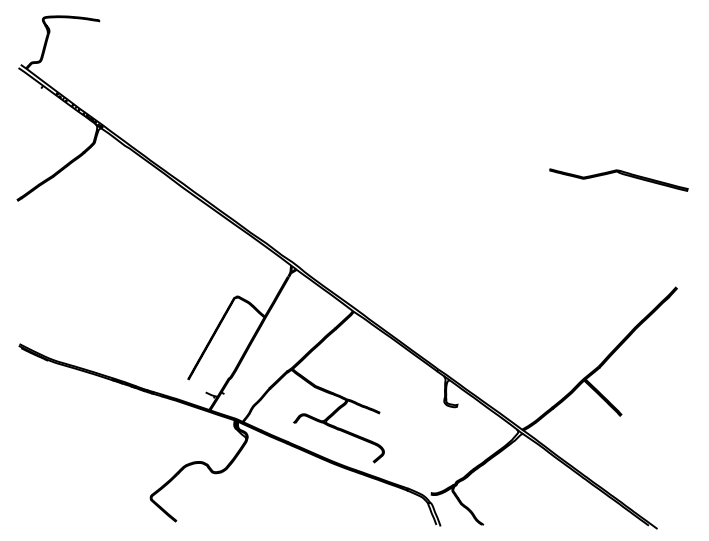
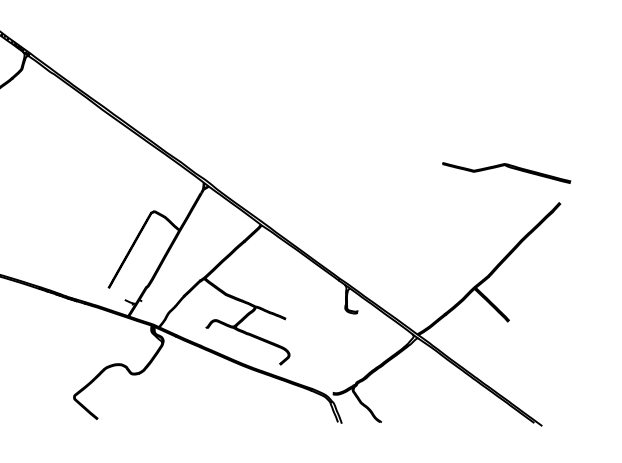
curve: (620, 174) -> (508, 167), moved

